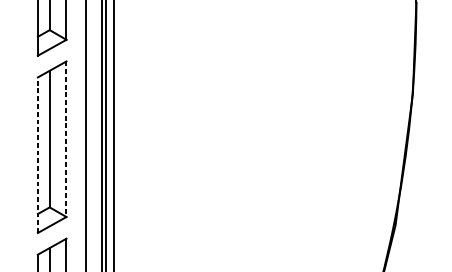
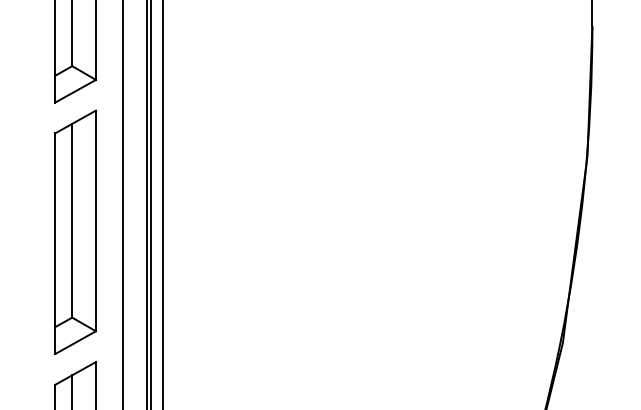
line: (66, 139) -> (95, 221), dashed -> solid
line: (37, 155) -> (55, 243), dashed -> solid

